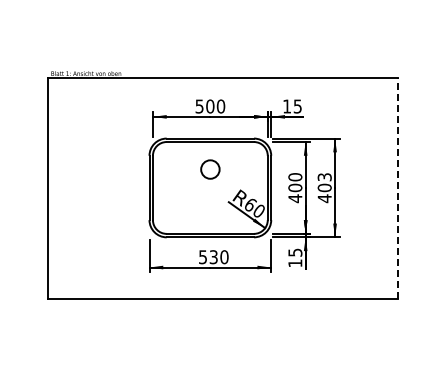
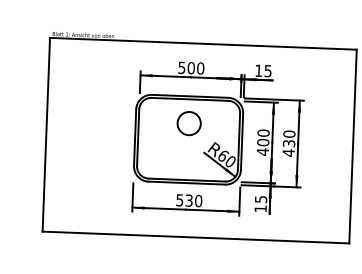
circle: (210, 169) -> (189, 123), size x1.43
text: (324, 182) -> (289, 138), 403 -> 430
line: (397, 188) -> (352, 146), dashed -> solid

